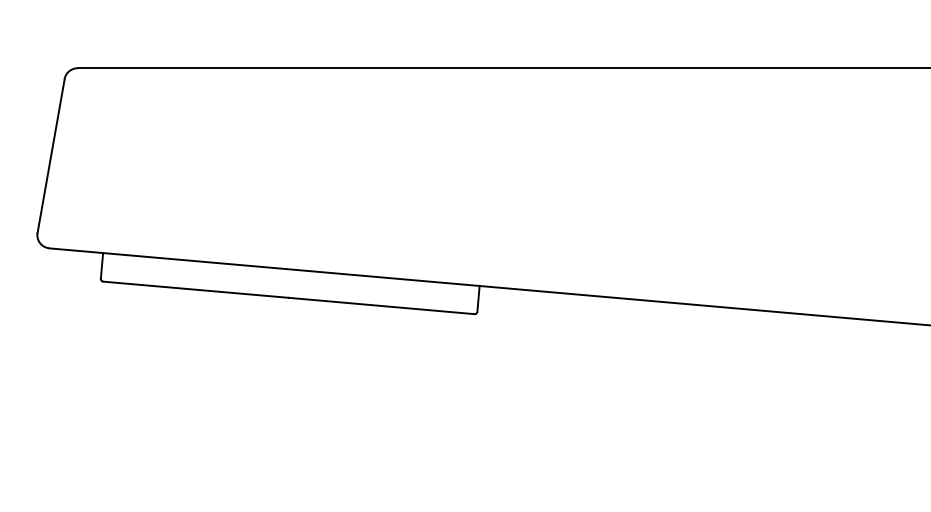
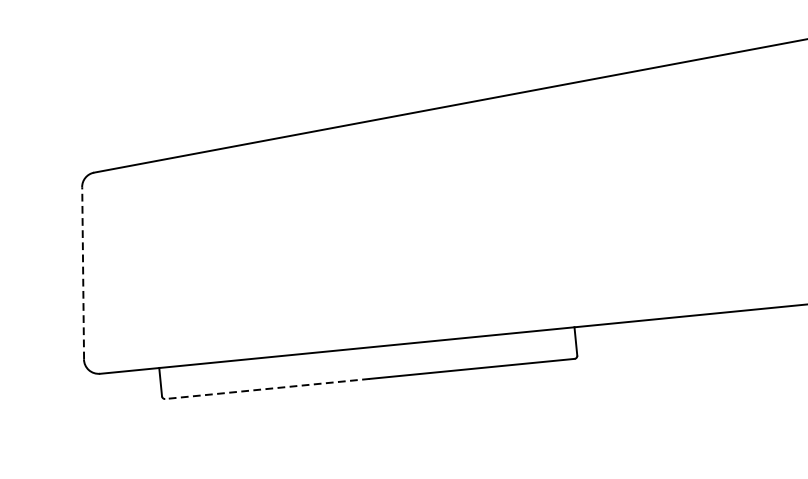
line: (51, 156) -> (83, 273), solid -> dashed
line: (195, 289) -> (266, 388), solid -> dashed

